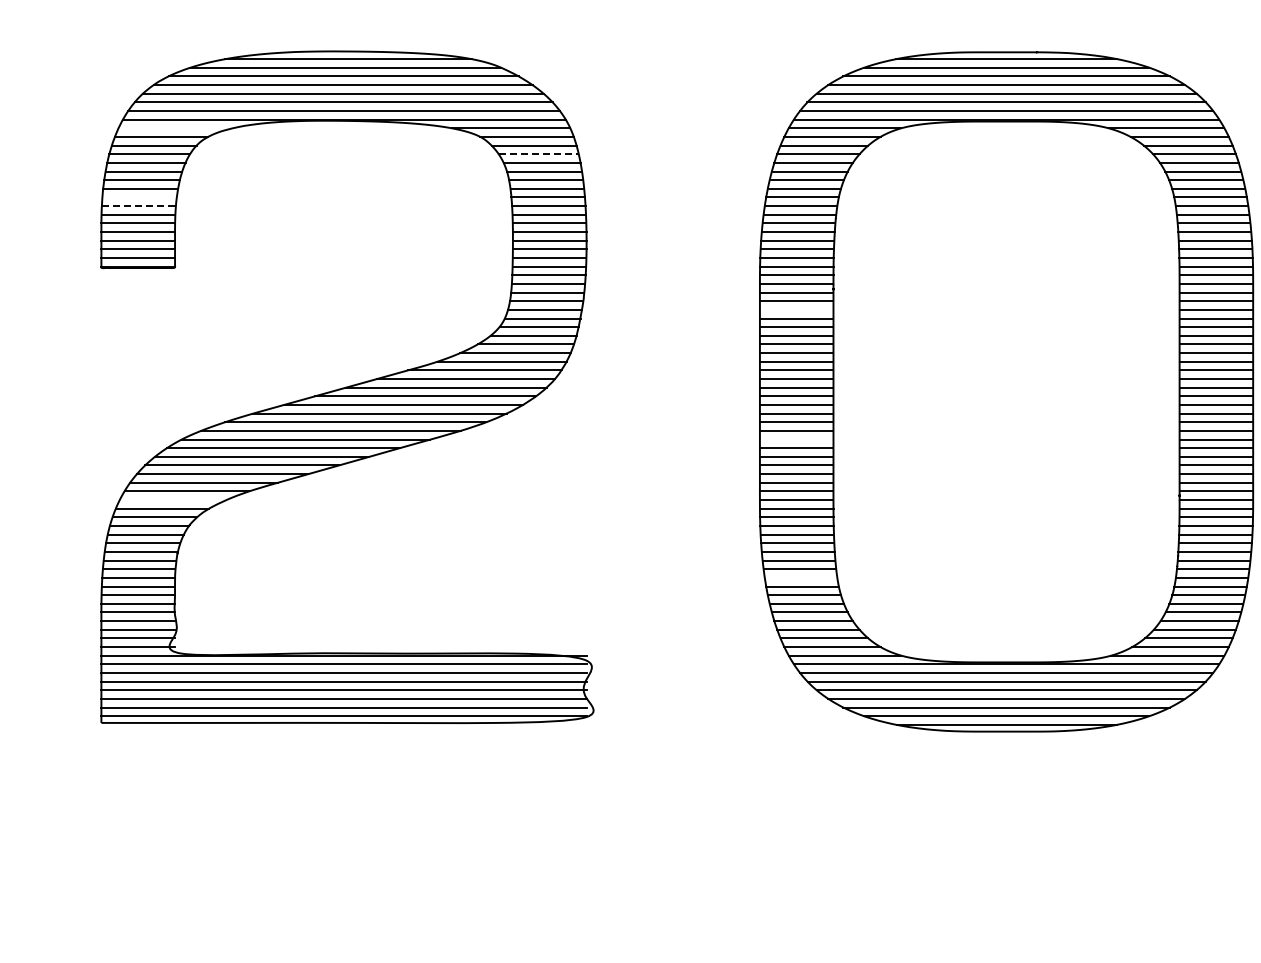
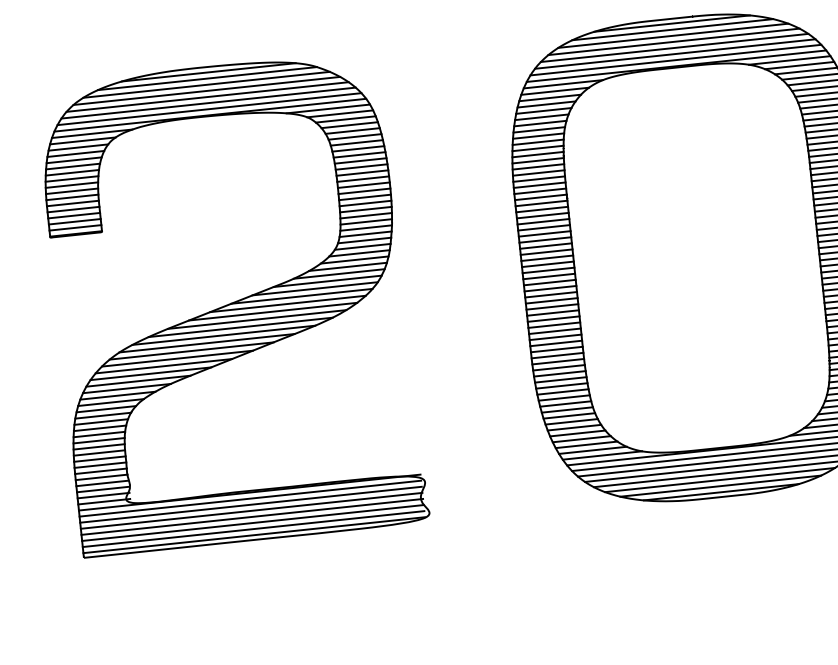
line: (175, 128) -> (92, 133), added
line: (539, 154) -> (350, 125), dashed -> solid
line: (139, 197) -> (71, 185), added
line: (139, 206) -> (72, 191), dashed -> solid
line: (796, 309) -> (542, 215), added
line: (796, 439) -> (552, 306), added
line: (172, 500) -> (117, 396), added
line: (800, 577) -> (565, 403), added

